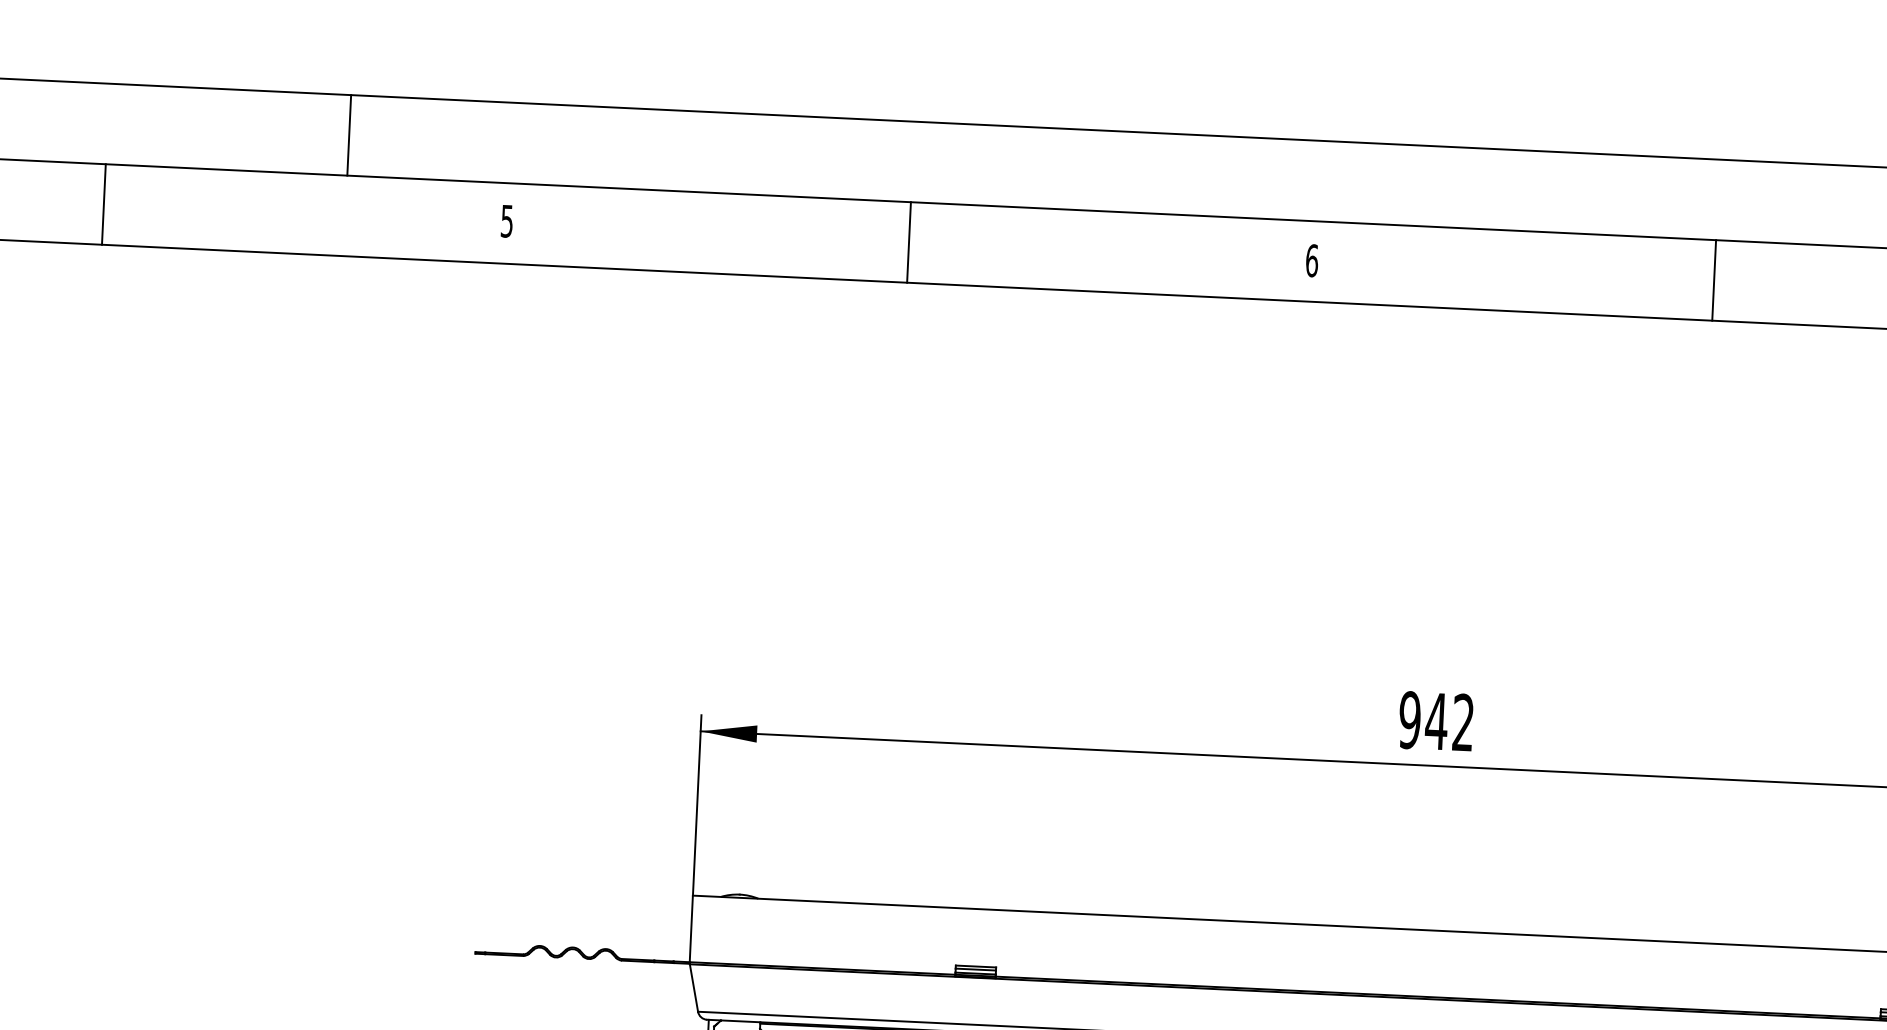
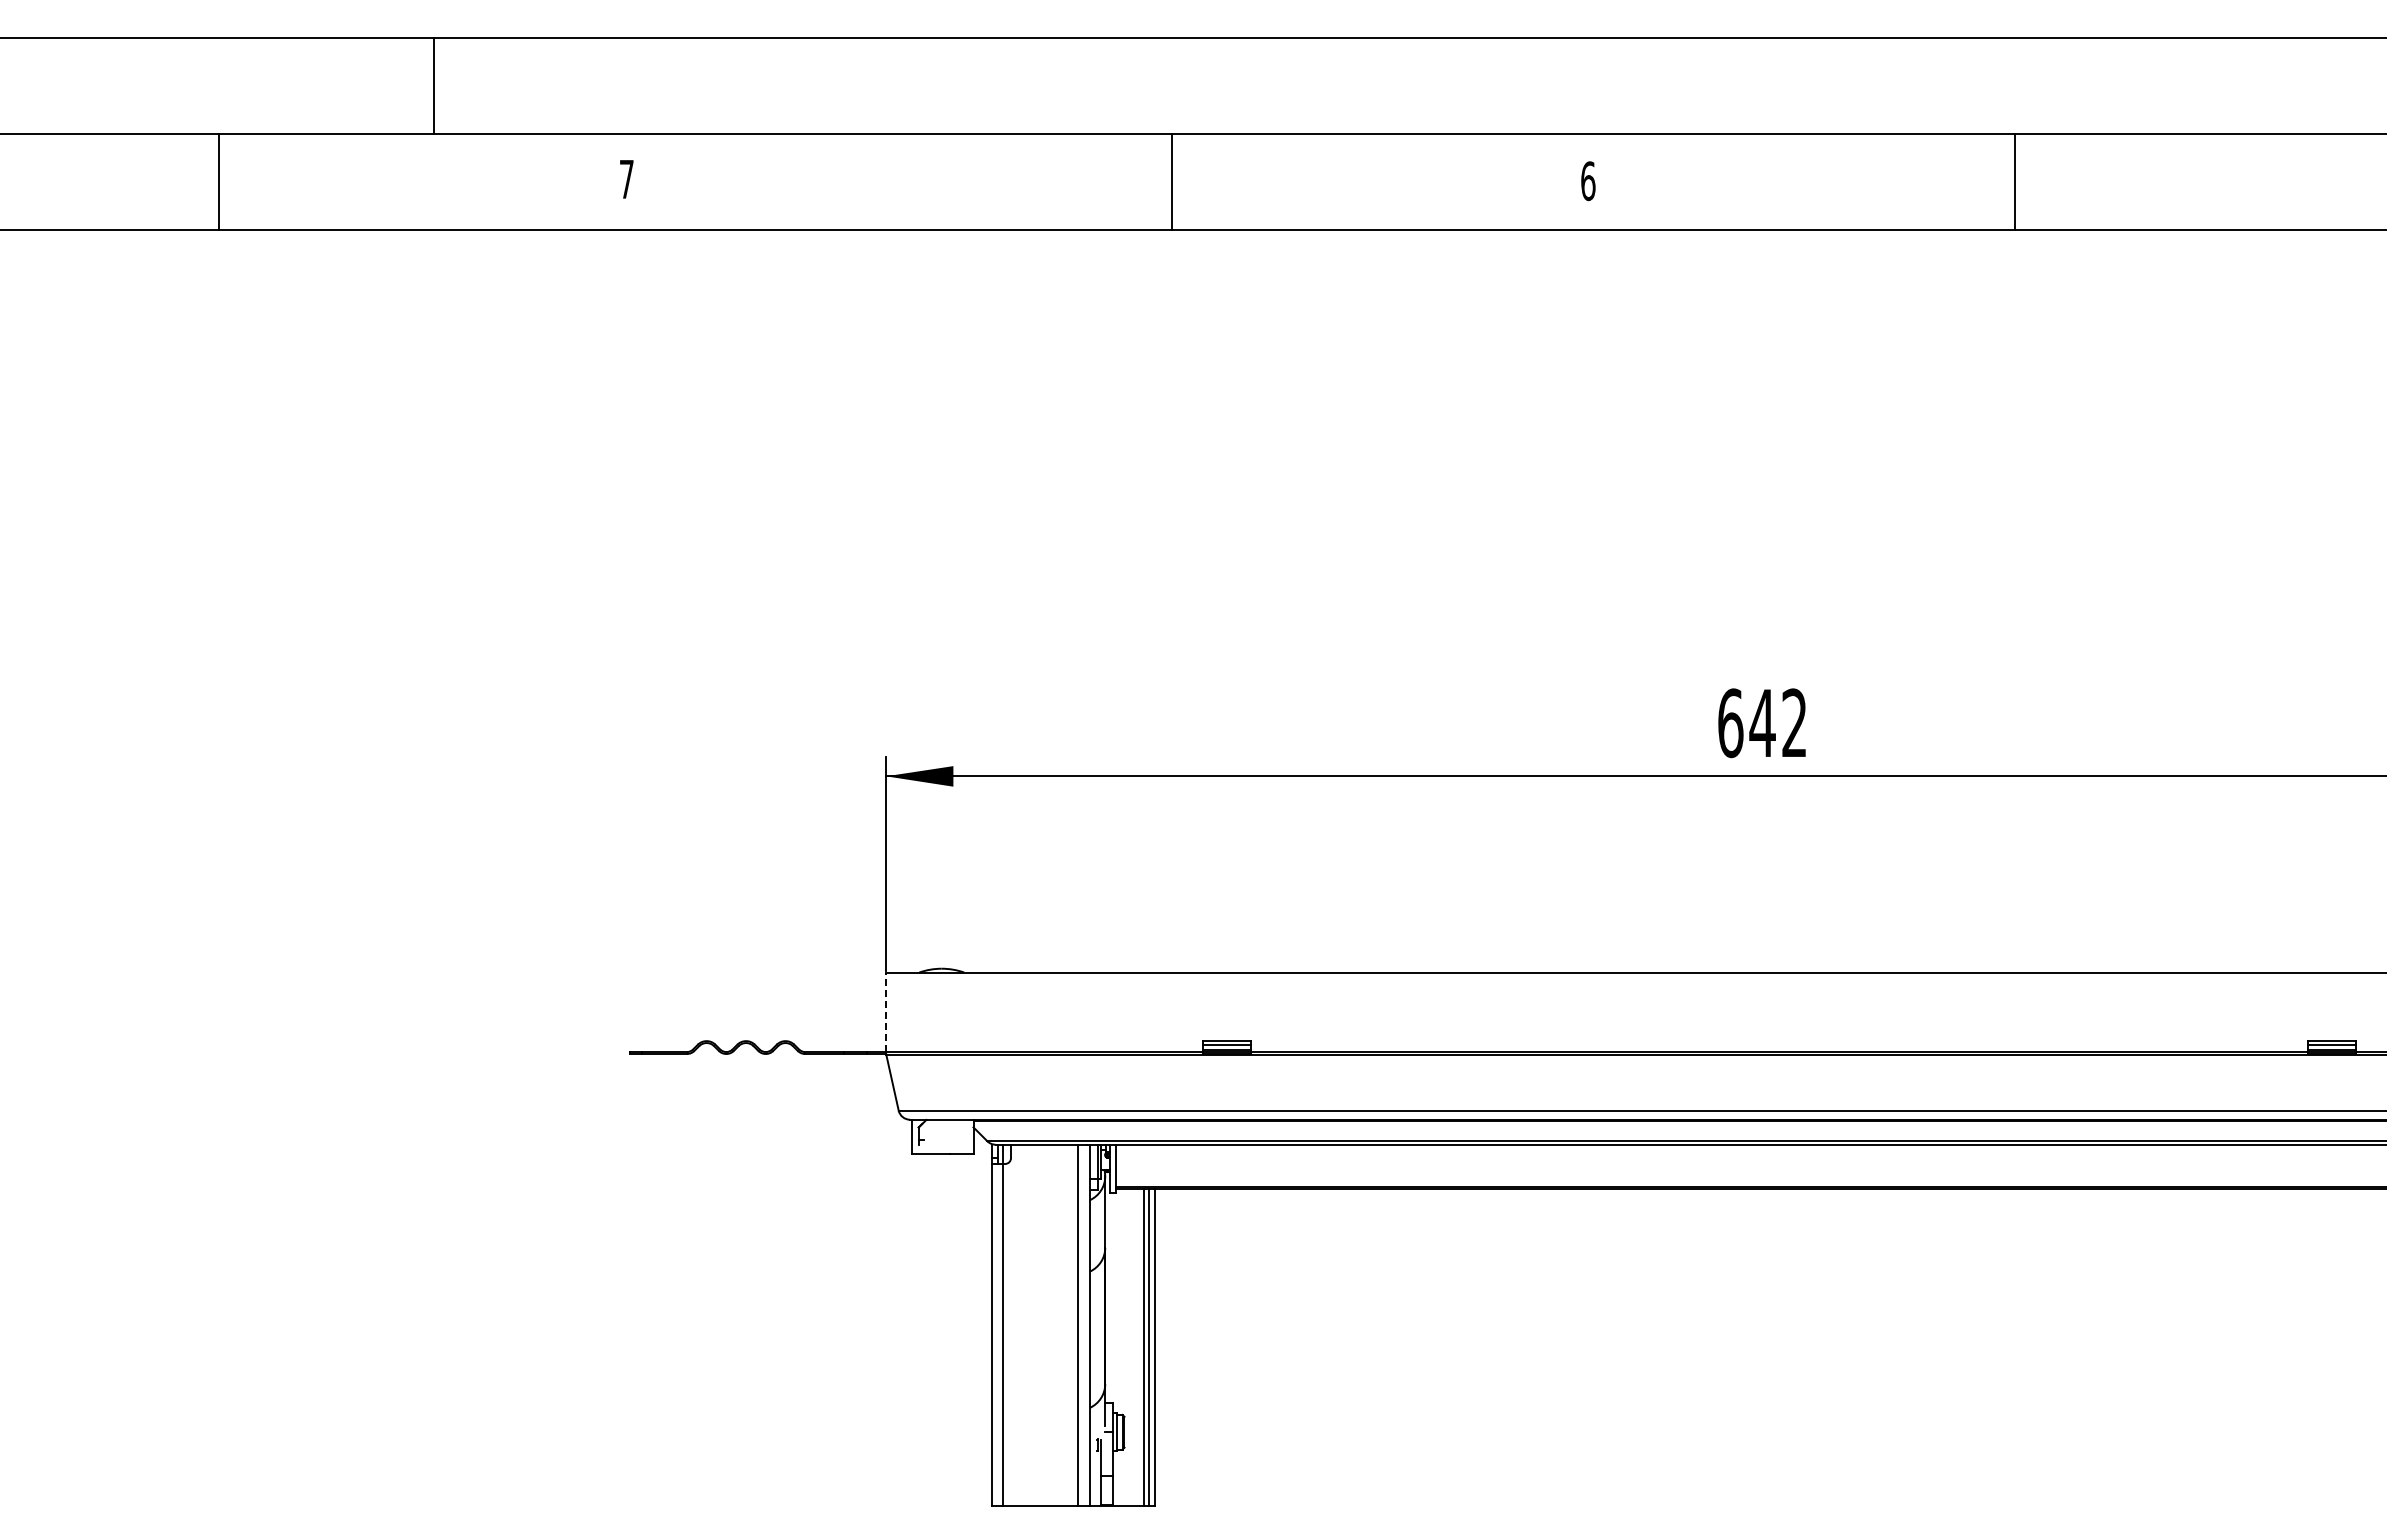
line: (104, 204) -> (219, 181), moved
text: (506, 221) -> (626, 179), 5 -> 7
line: (908, 242) -> (1171, 181), moved
line: (1714, 279) -> (2014, 181), moved
text: (1409, 720) -> (1730, 723), 942 -> 642
line: (691, 929) -> (886, 1012), solid -> dashed

